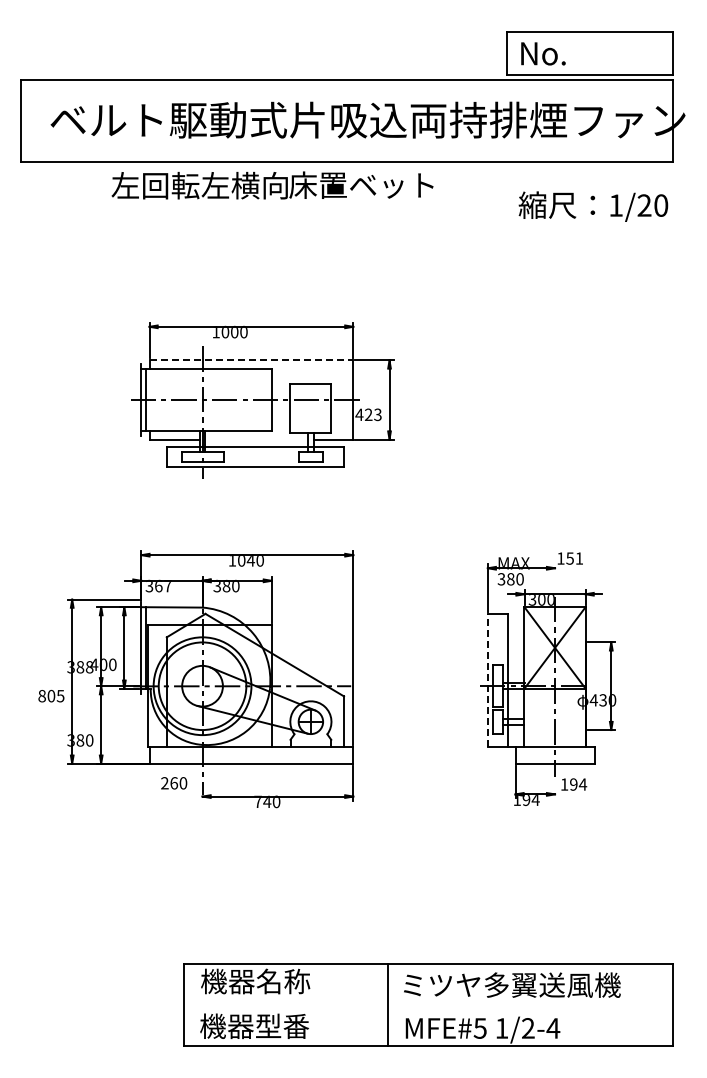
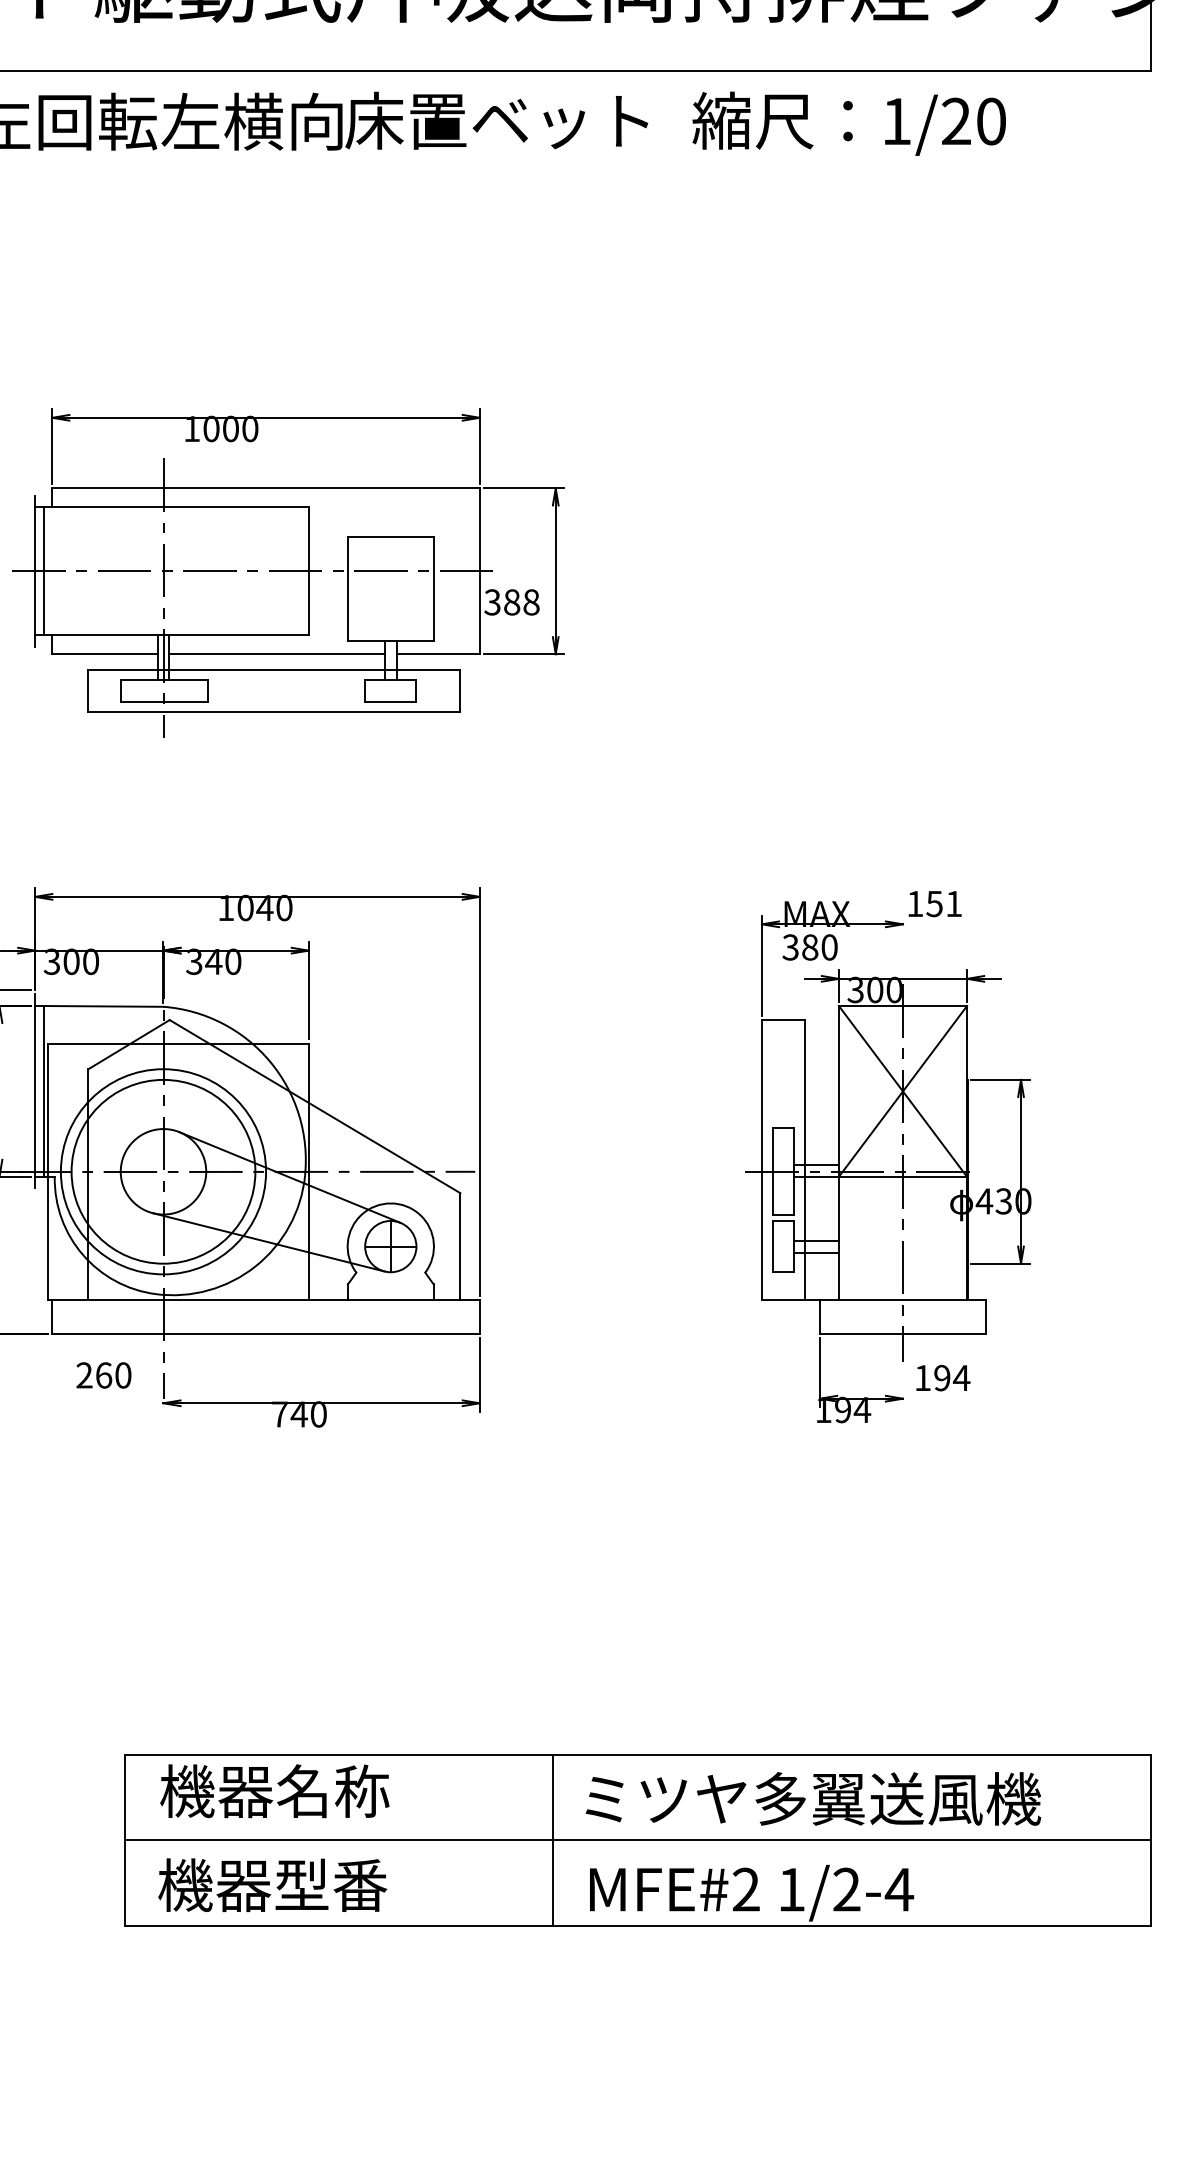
text: (593, 206) -> (849, 123), moved
line: (251, 360) -> (266, 488), dashed -> solid
text: (368, 414) -> (511, 601), 423 -> 388
line: (256, 439) -> (276, 654), added
text: (163, 585) -> (81, 960), 367 -> 300
text: (226, 585) -> (213, 960), 380 -> 340
line: (487, 680) -> (761, 1159), dashed -> solid
line: (428, 1004) -> (637, 1839), added
text: (479, 1028) -> (744, 1889), MFE#5 -> MFE#2

